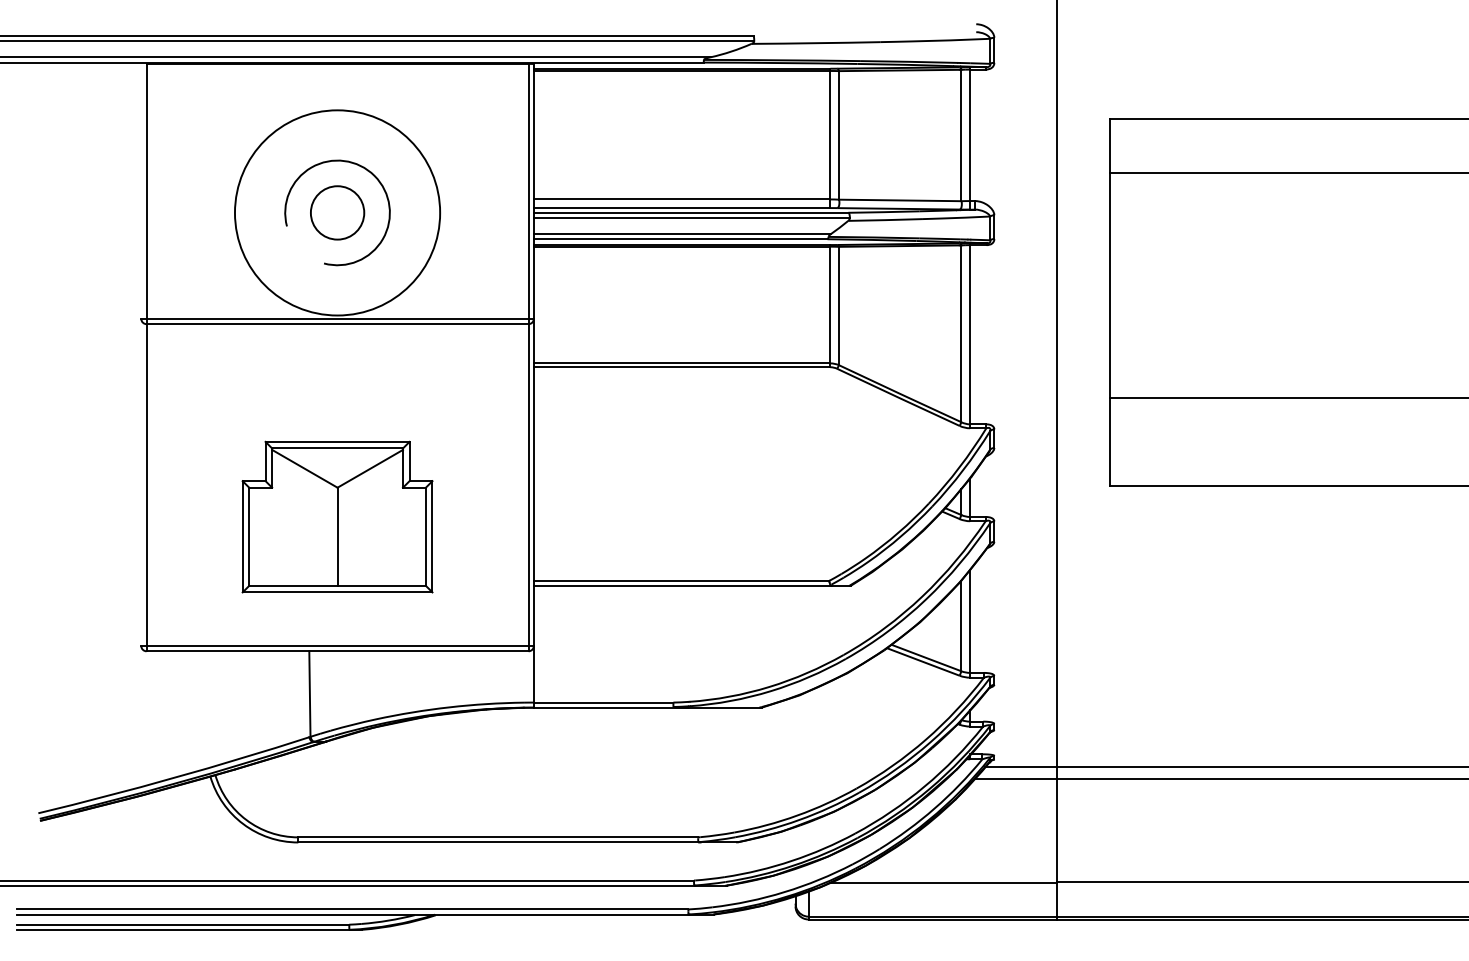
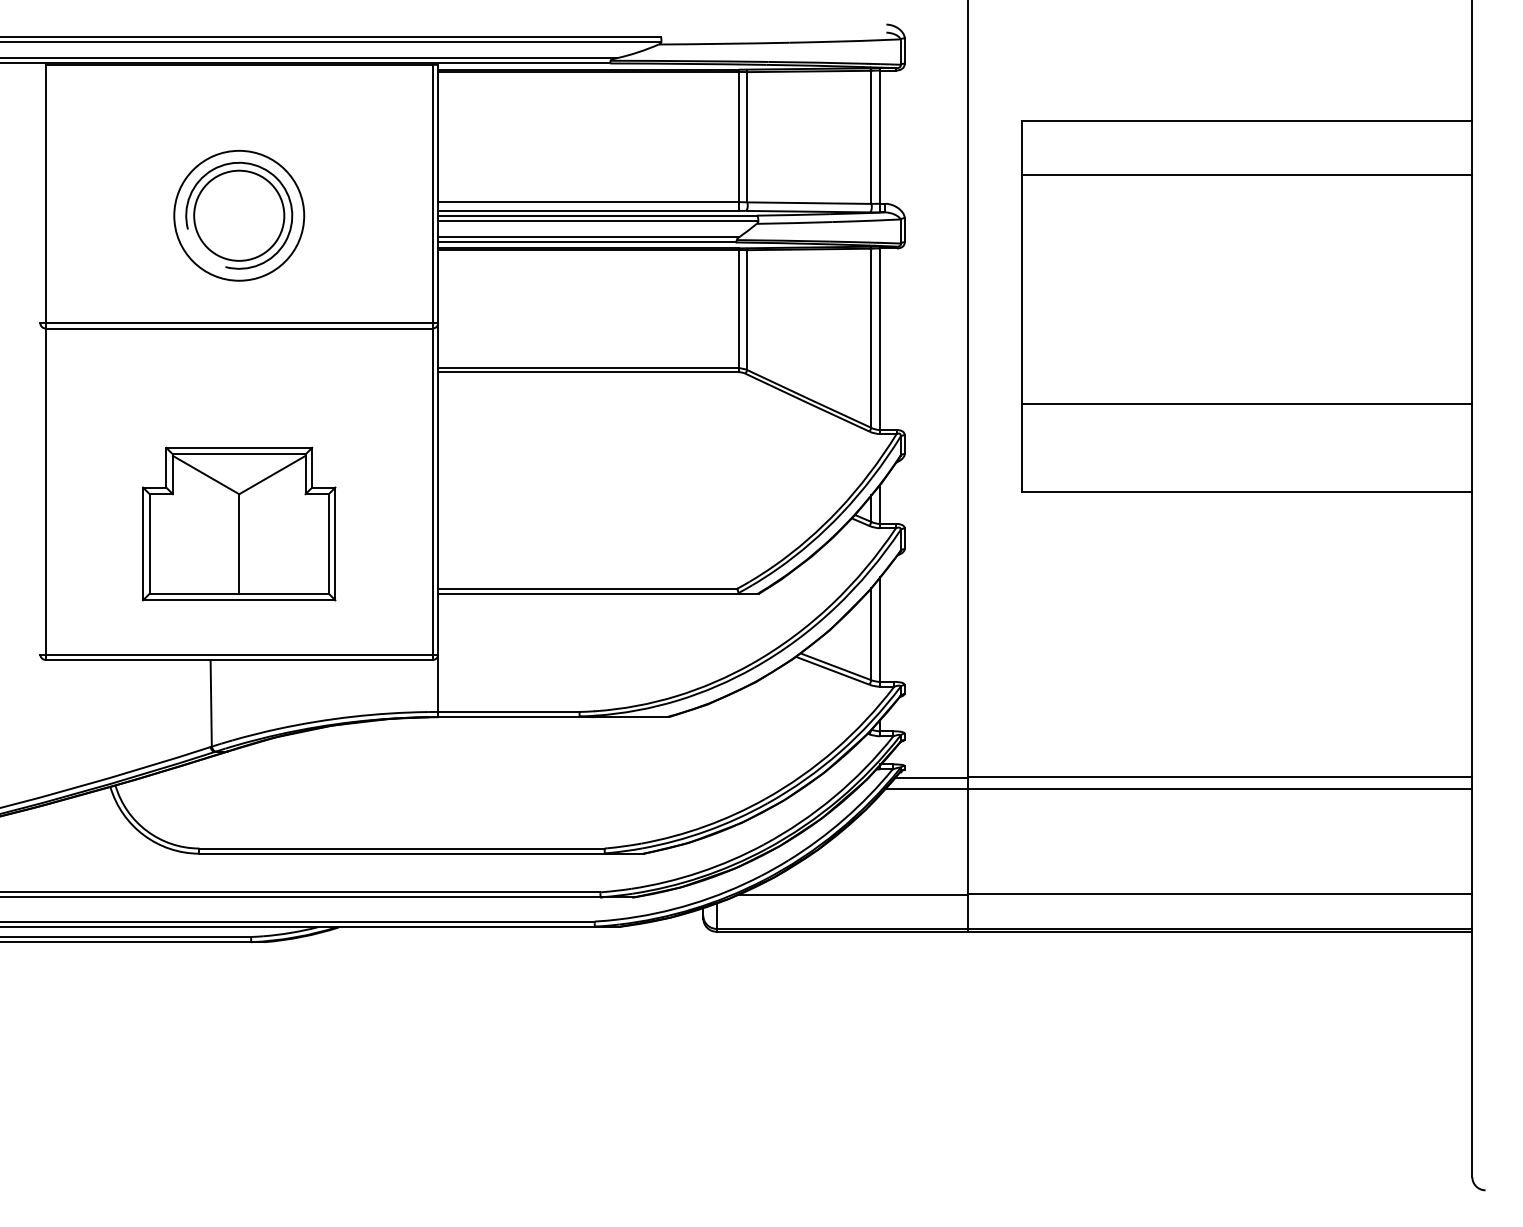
circle: (337, 212) -> (239, 215), size x0.62
circle: (337, 212) -> (239, 215), size x1.67

